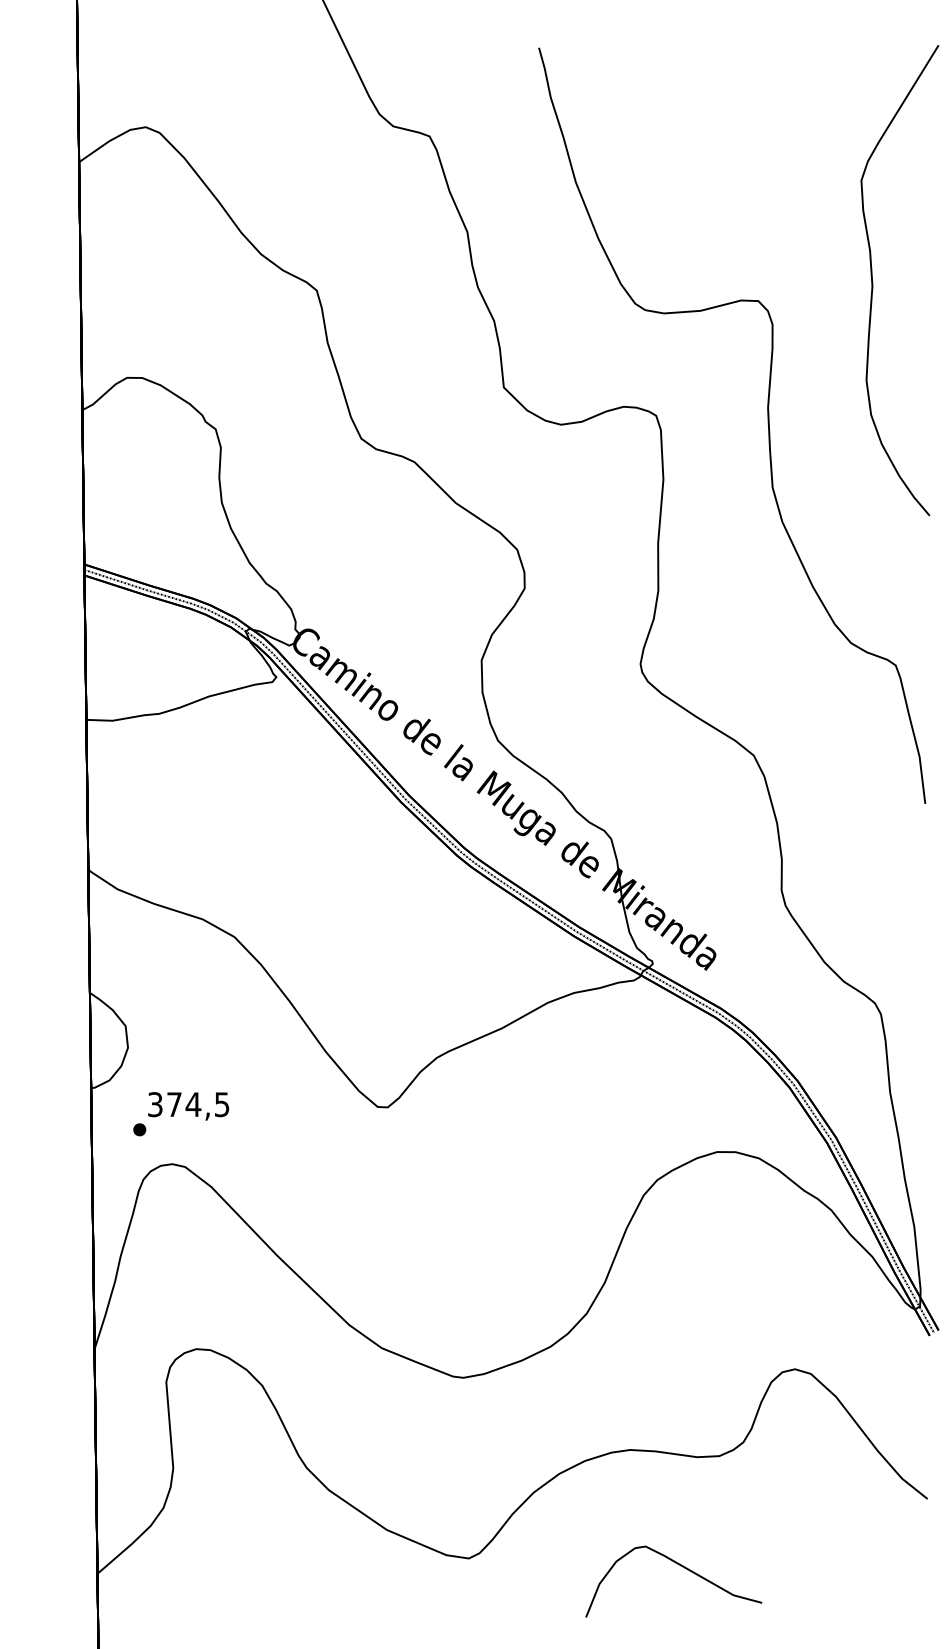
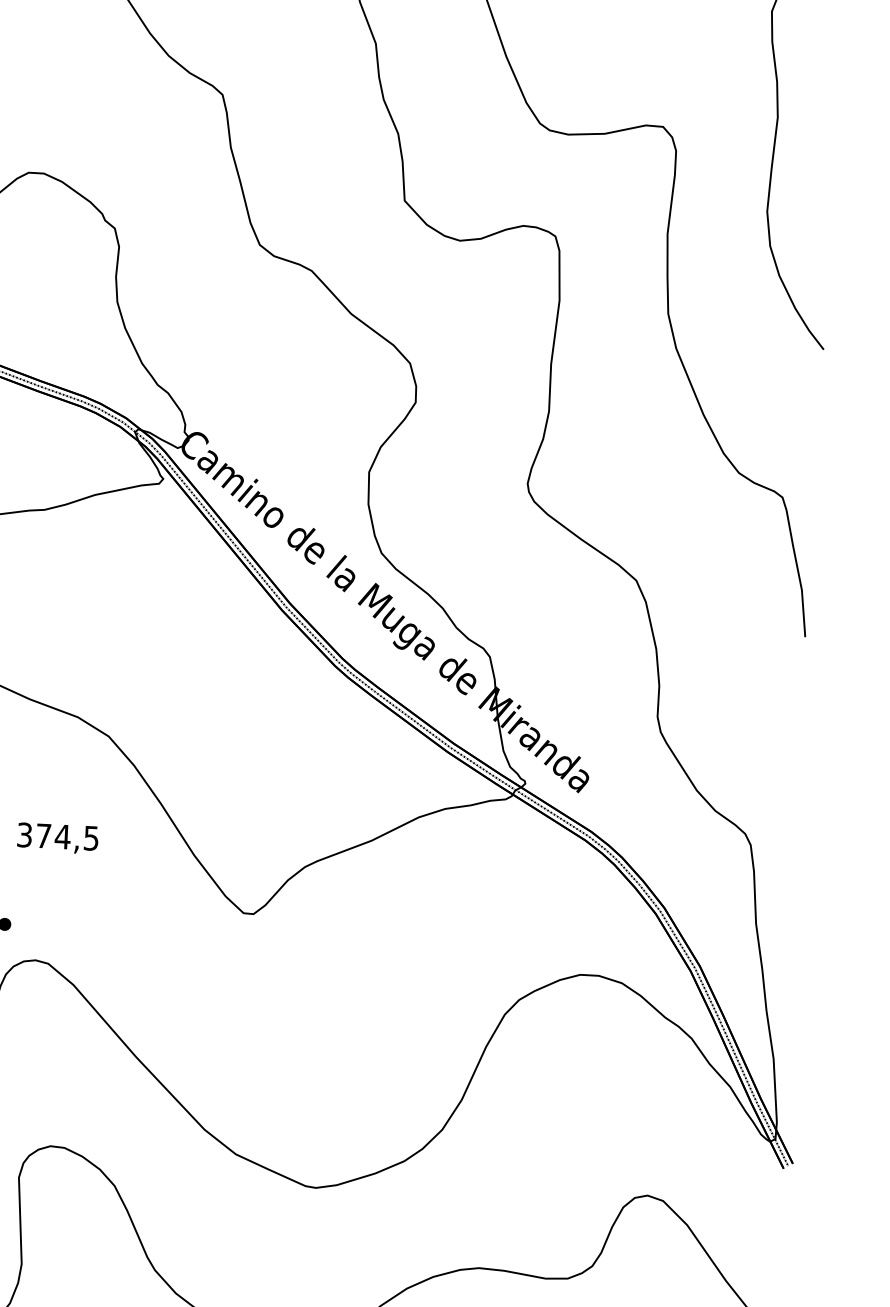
text: (188, 1106) -> (57, 838), moved

